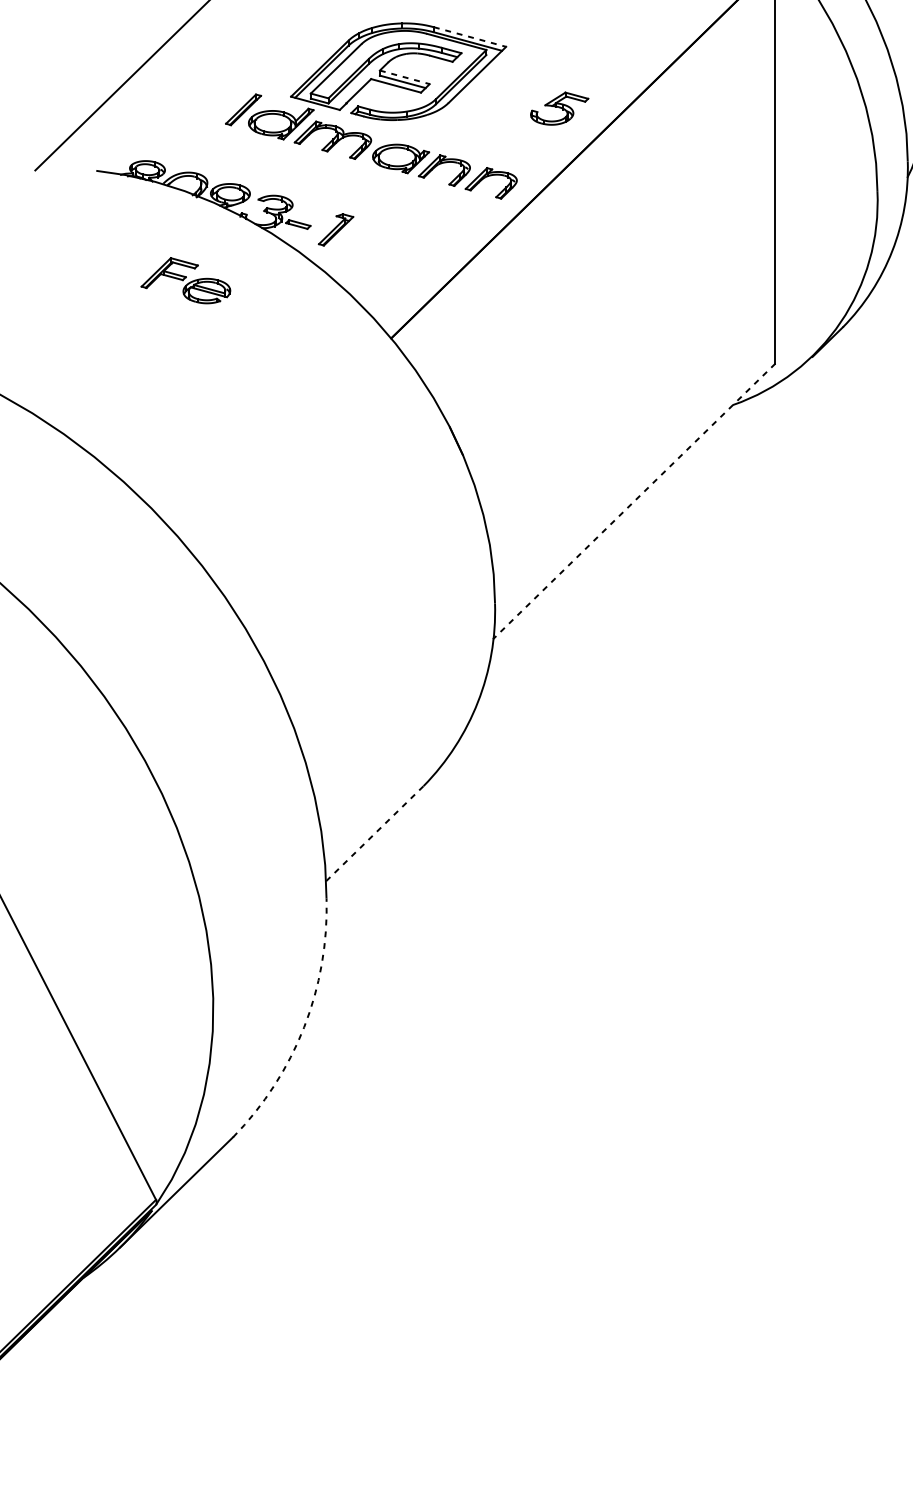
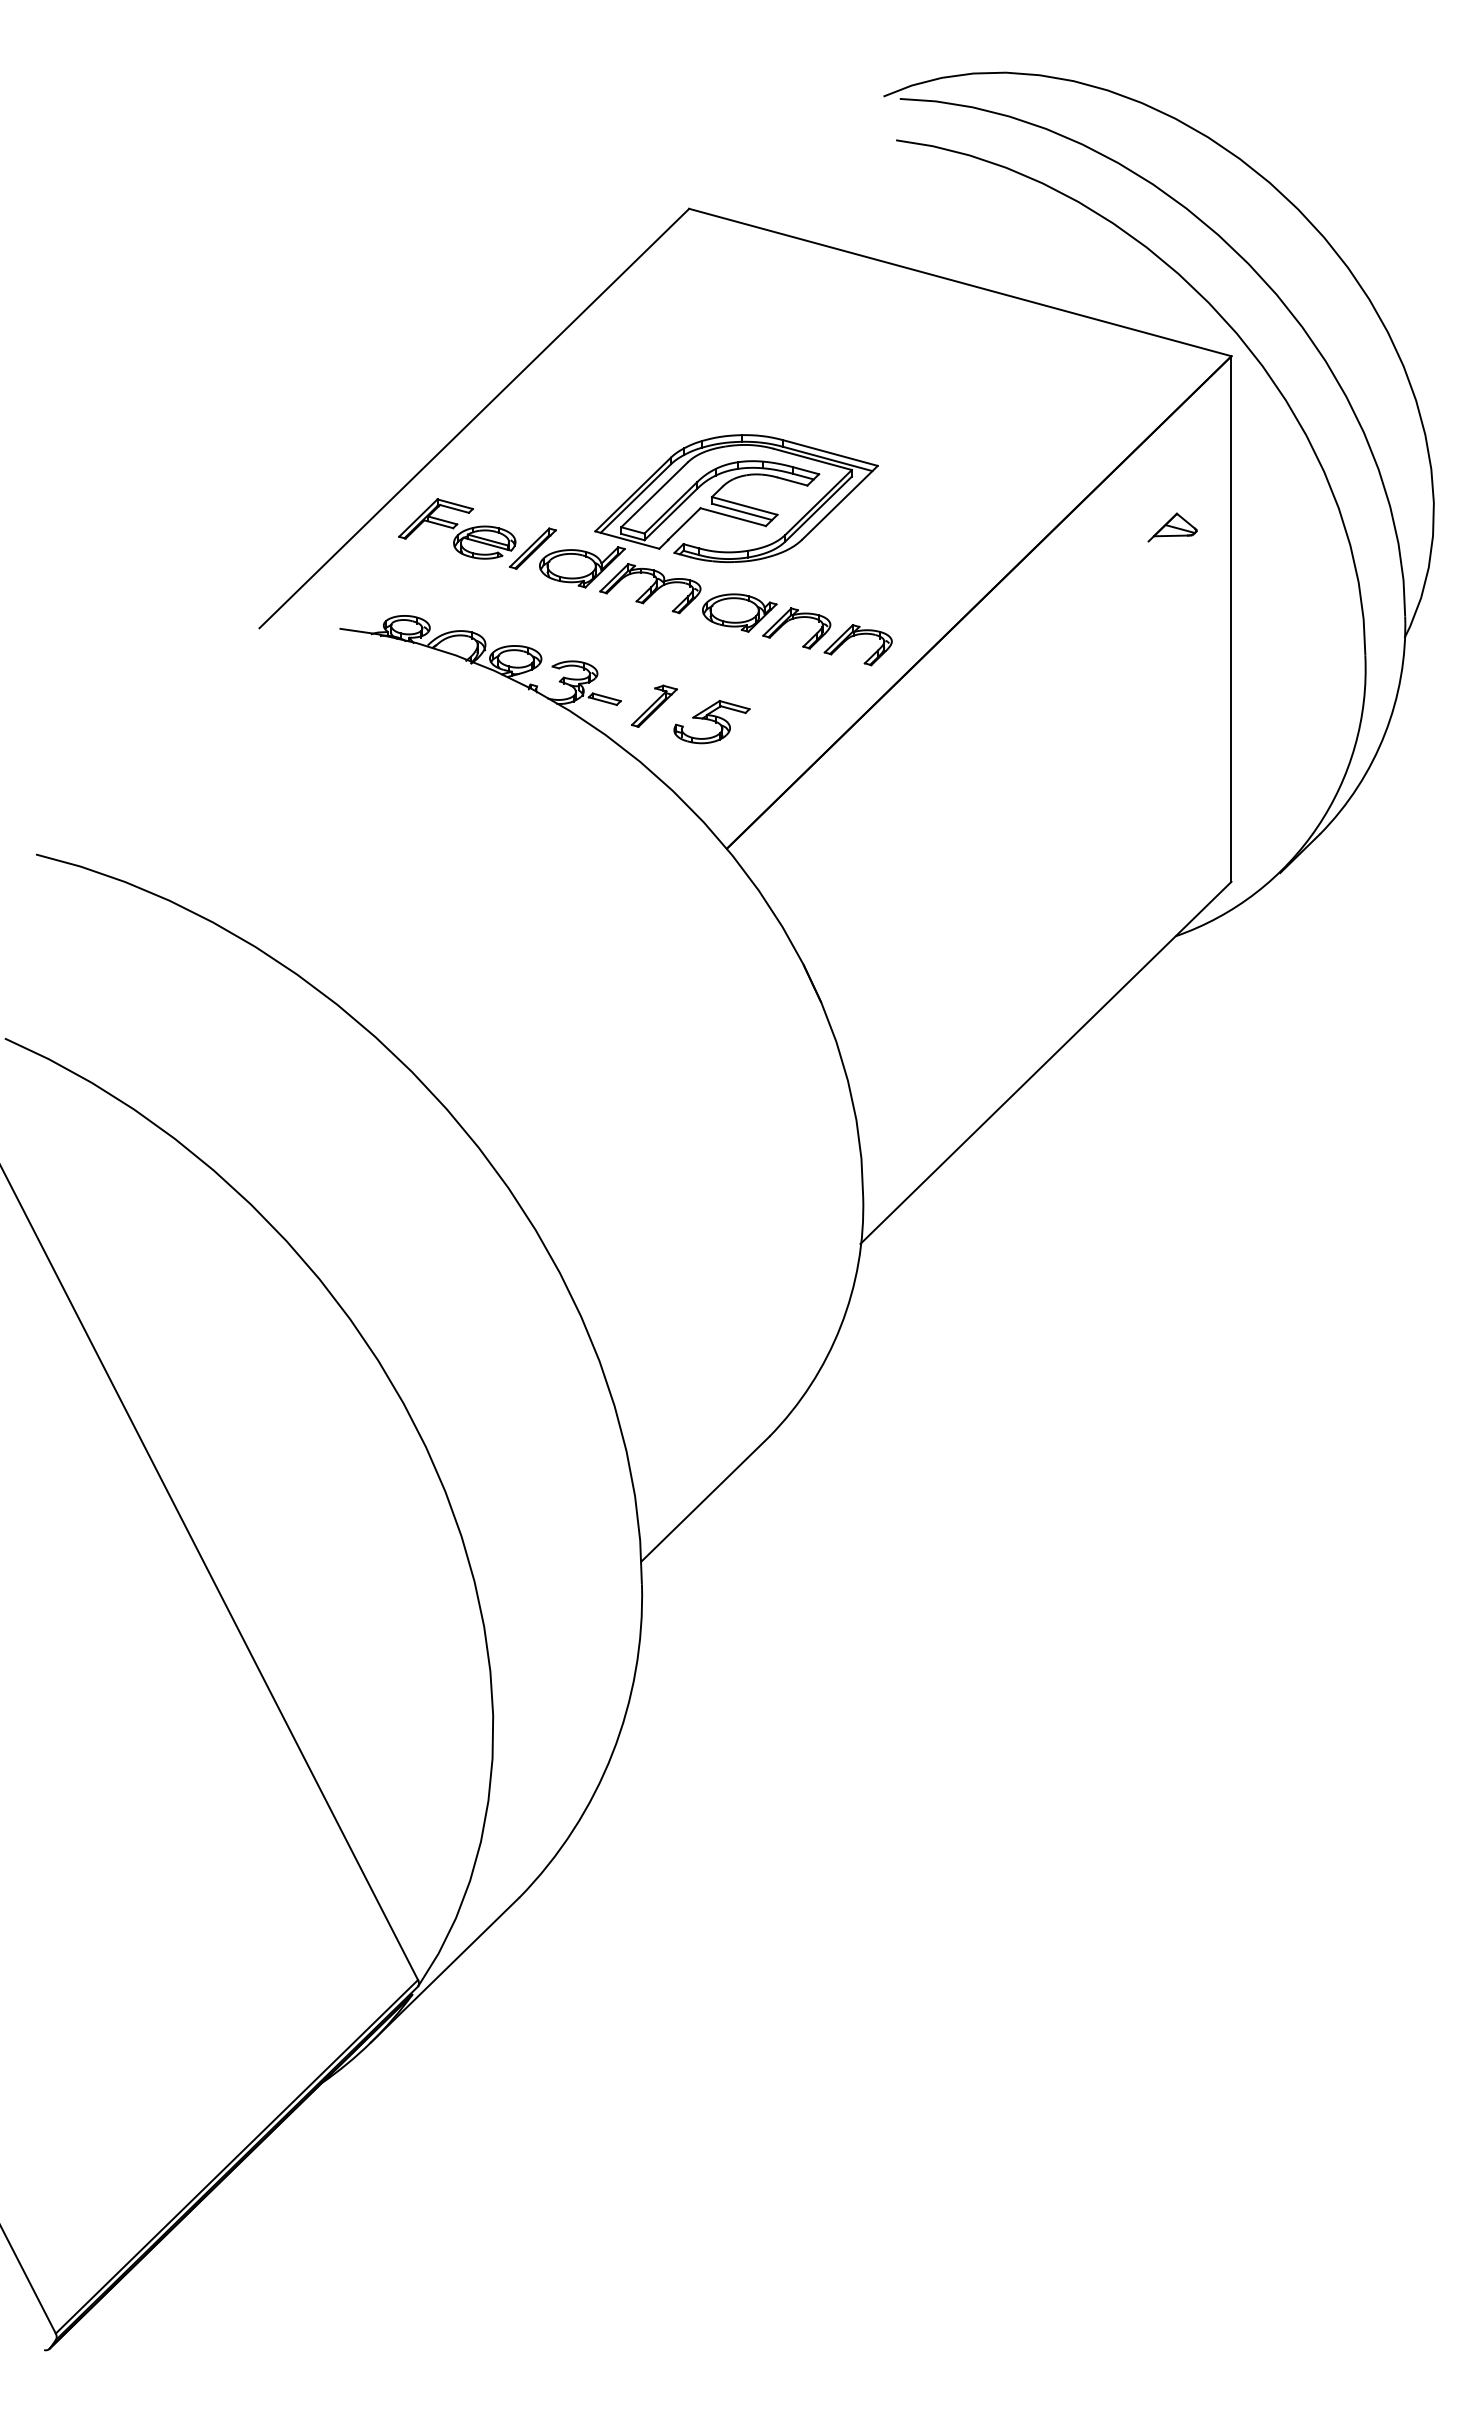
line: (470, 37) -> (830, 453), dashed -> solid
line: (404, 77) -> (744, 505), dashed -> solid
part: (730, 93) -> (1172, 527), added
part: (559, 108) -> (711, 722), moved
part: (186, 280) -> (457, 528), moved
line: (633, 501) -> (1045, 1063), dashed -> solid
line: (374, 833) -> (705, 1498), dashed -> solid
arc: (304, 1027) -> (612, 1753), dashed -> solid

